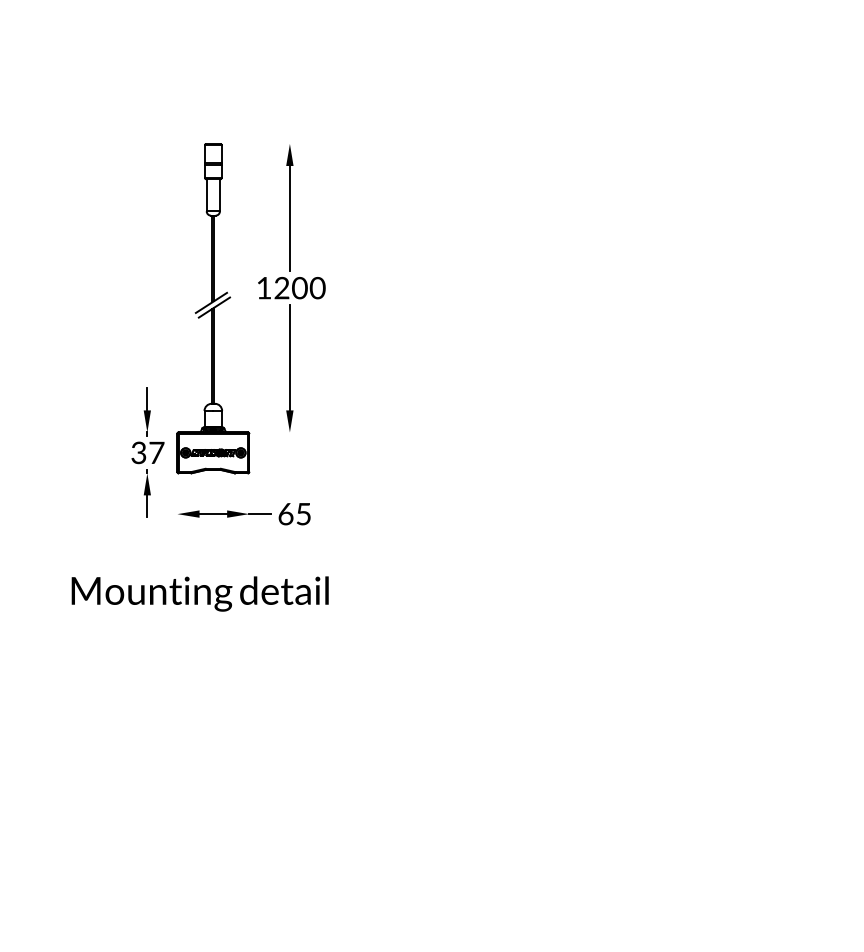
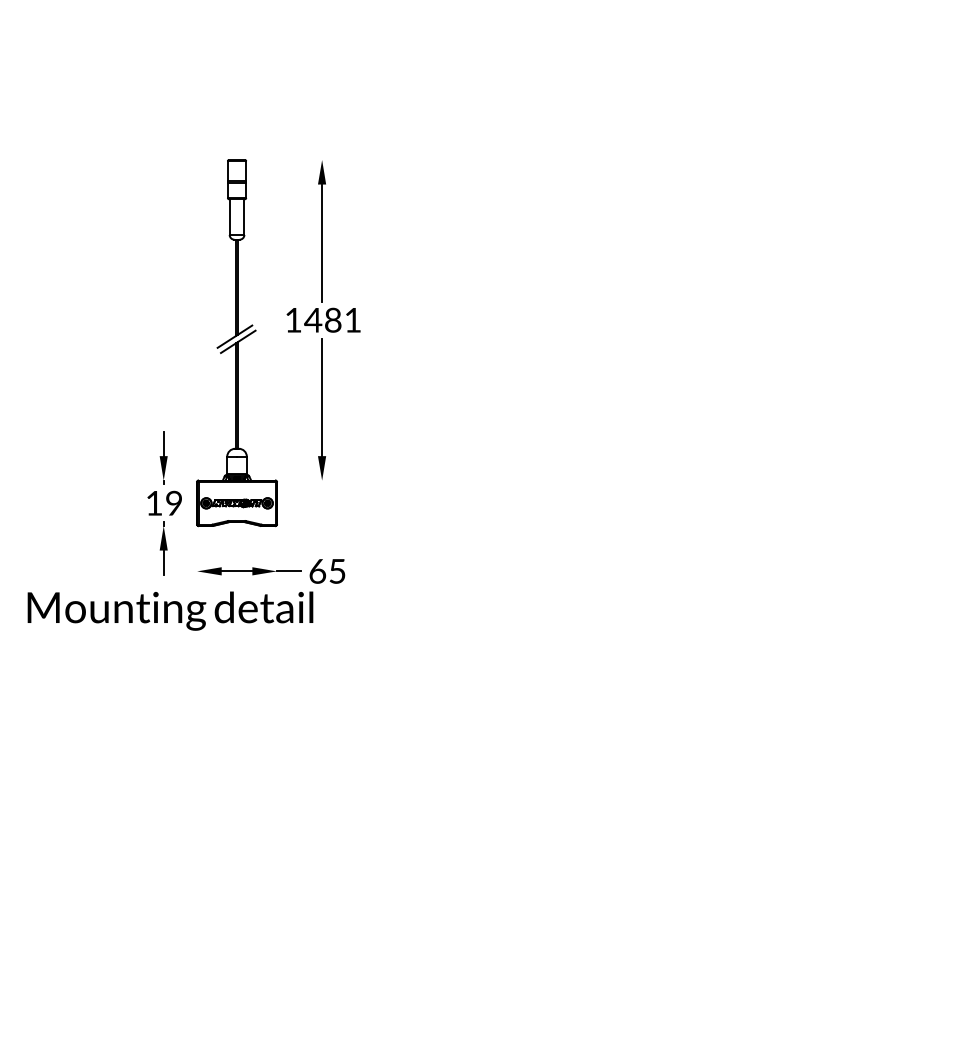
text: (299, 287) -> (332, 319), 1200 -> 1481
text: (148, 452) -> (164, 502), 37 -> 19
text: (200, 593) -> (170, 610), moved

